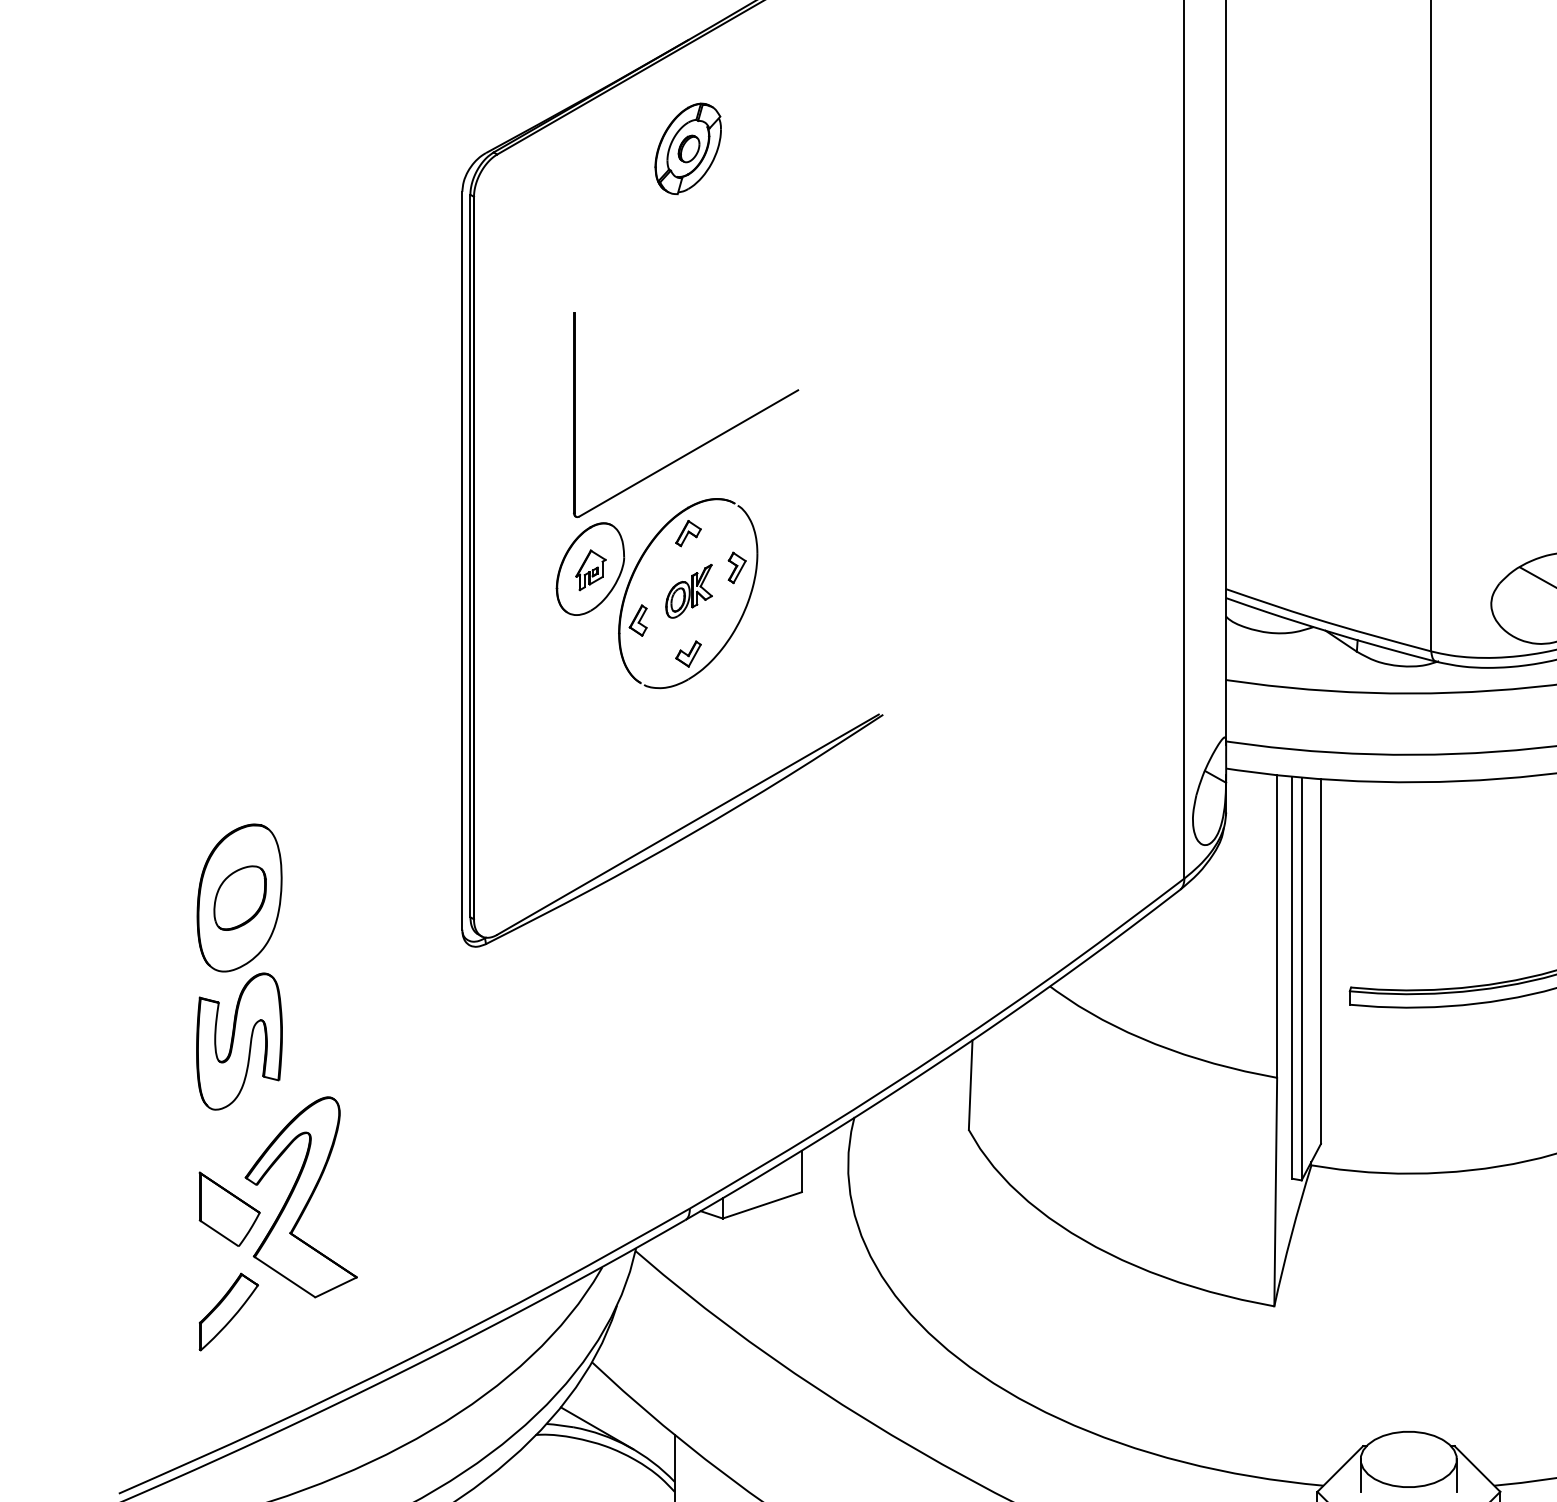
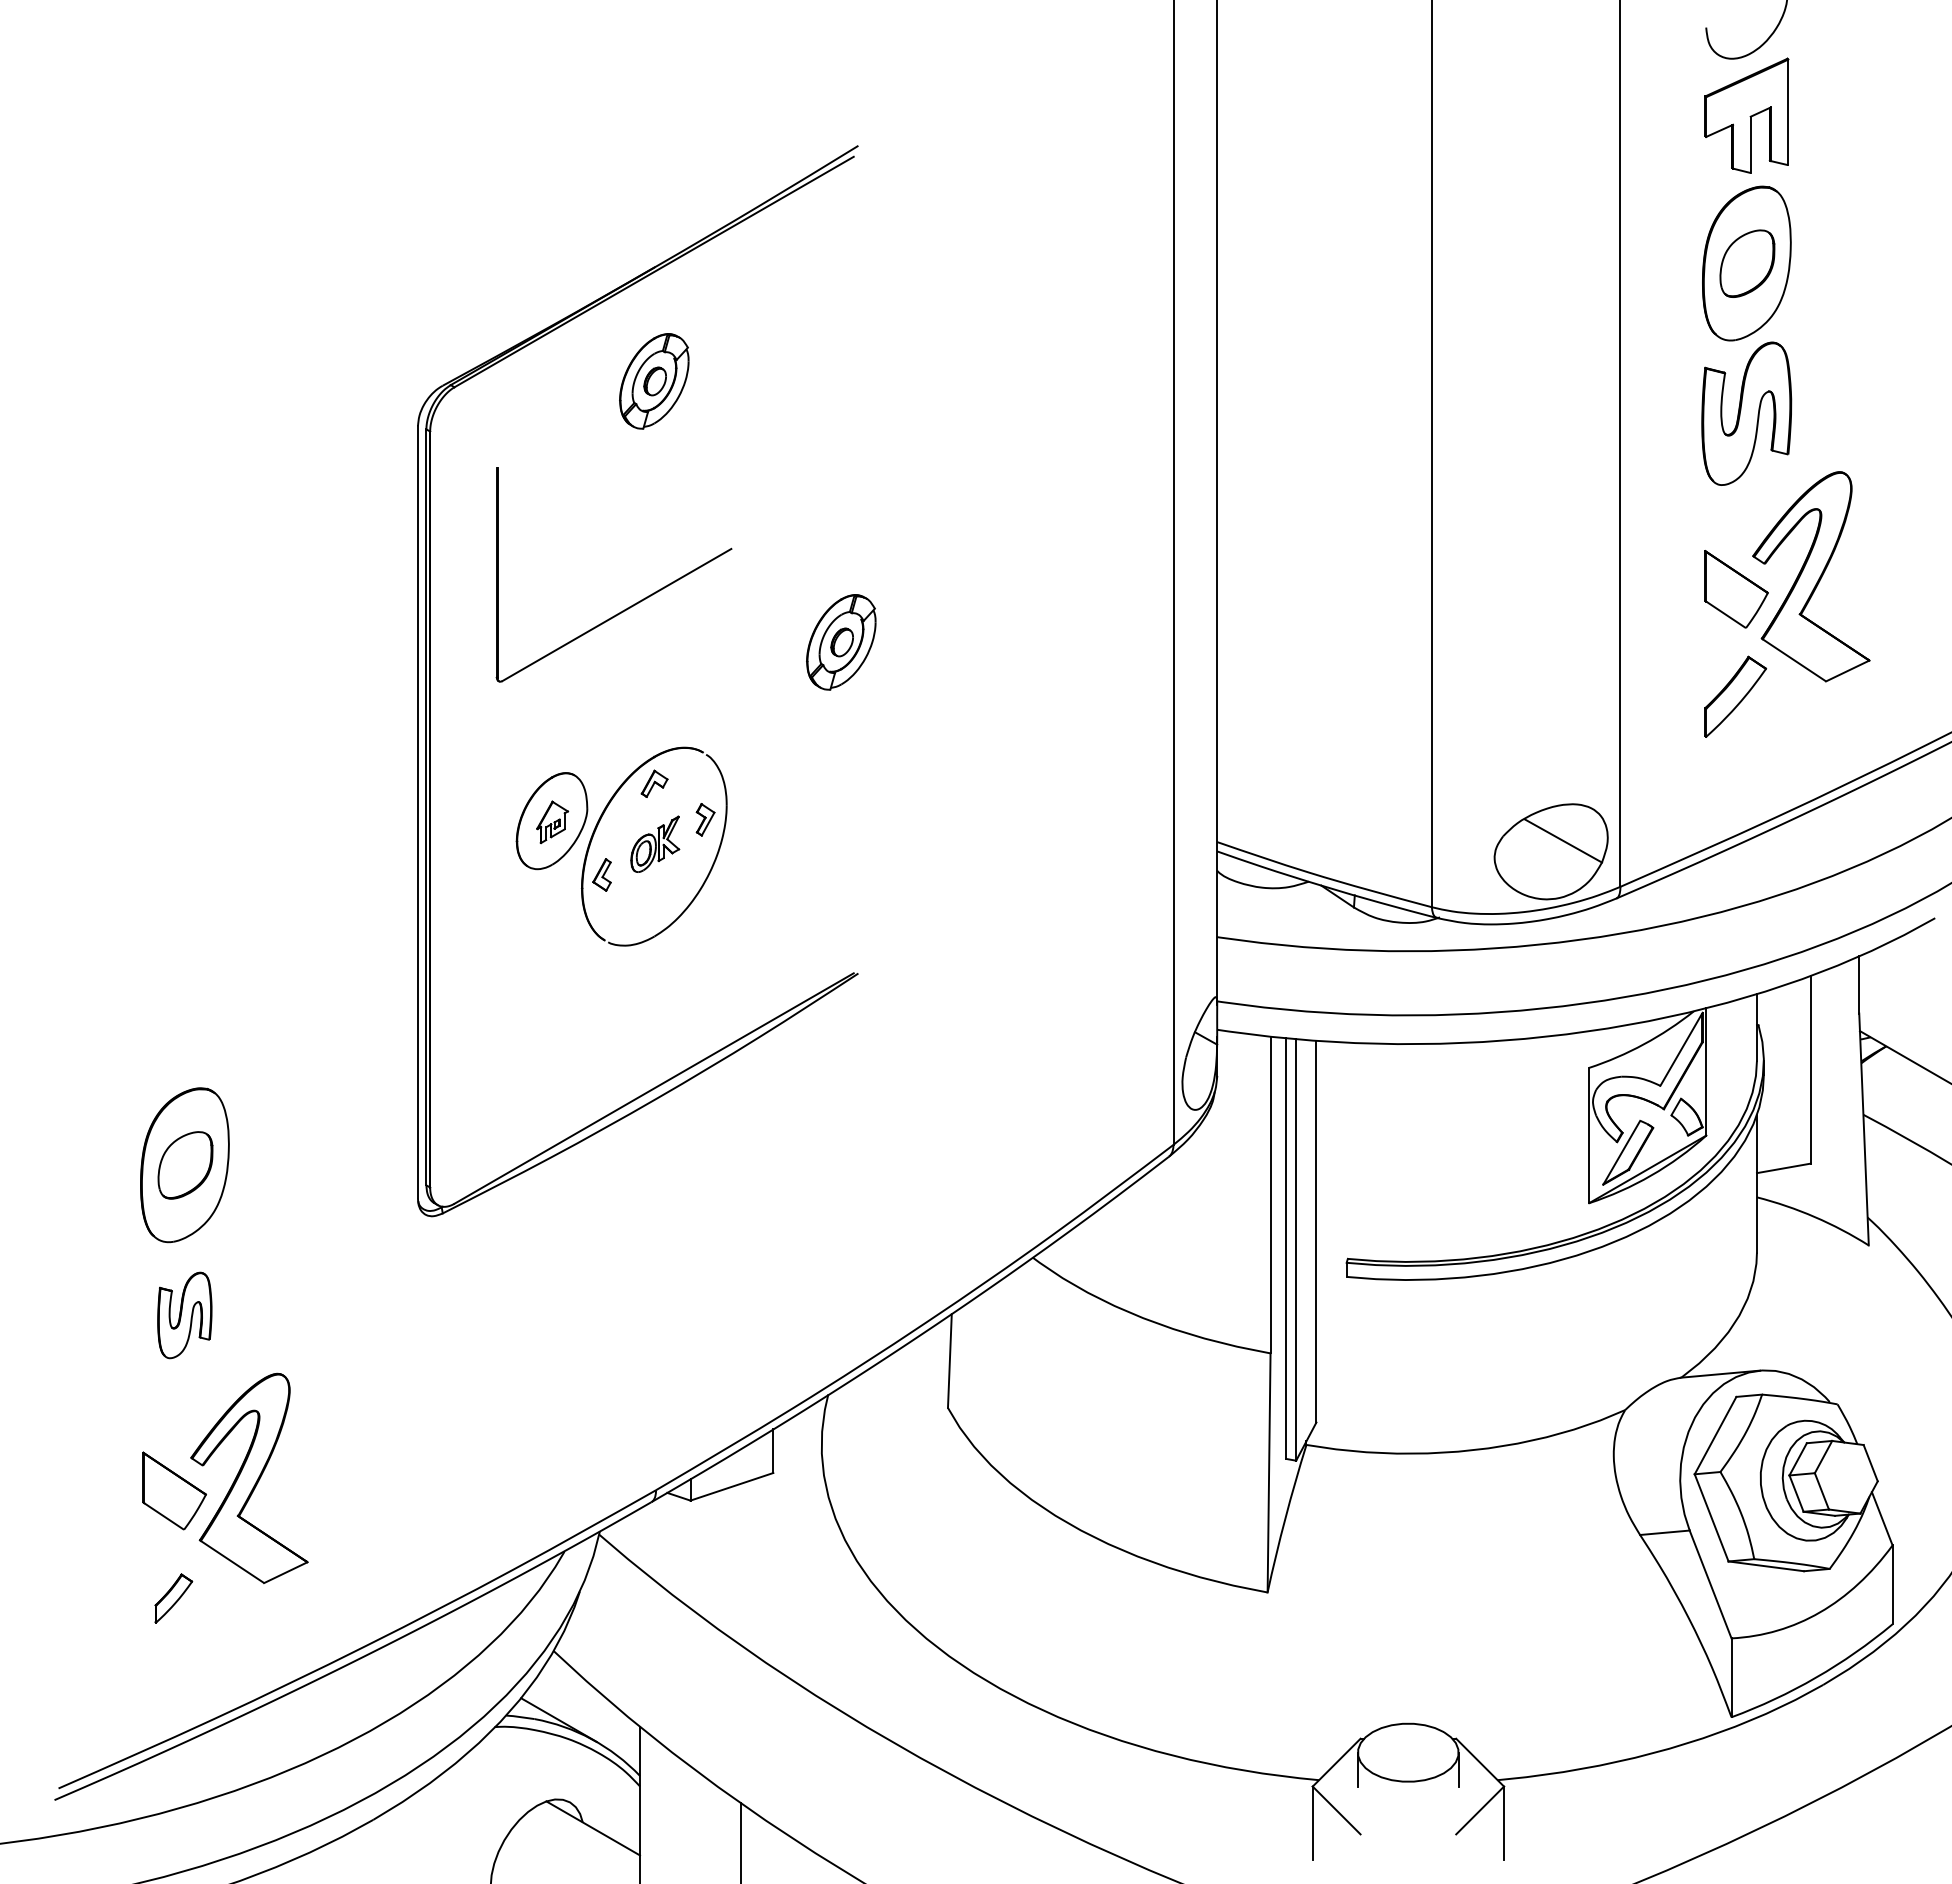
part: (867, 398) -> (841, 642), added
part: (703, 443) -> (632, 604), moved
part: (688, 653) -> (654, 909), removed
part: (239, 1041) -> (184, 1315), size x0.6
part: (228, 1312) -> (173, 1598), size x0.6

